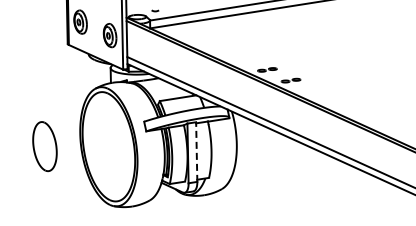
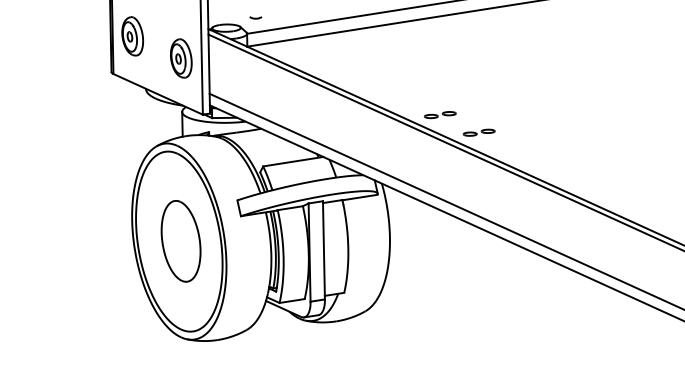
part: (44, 146) -> (180, 241), moved
line: (196, 152) -> (323, 251), dashed -> solid

